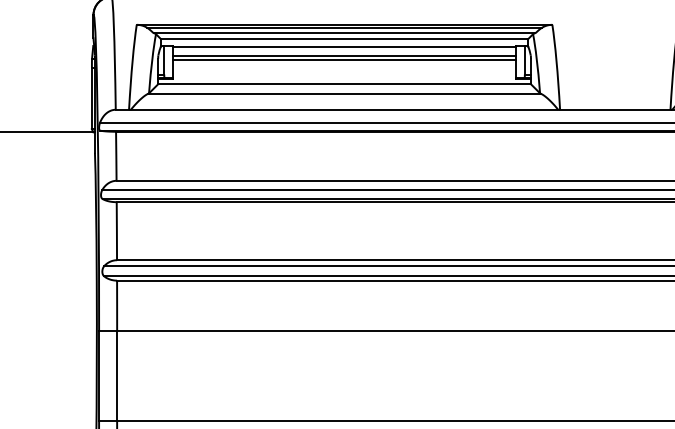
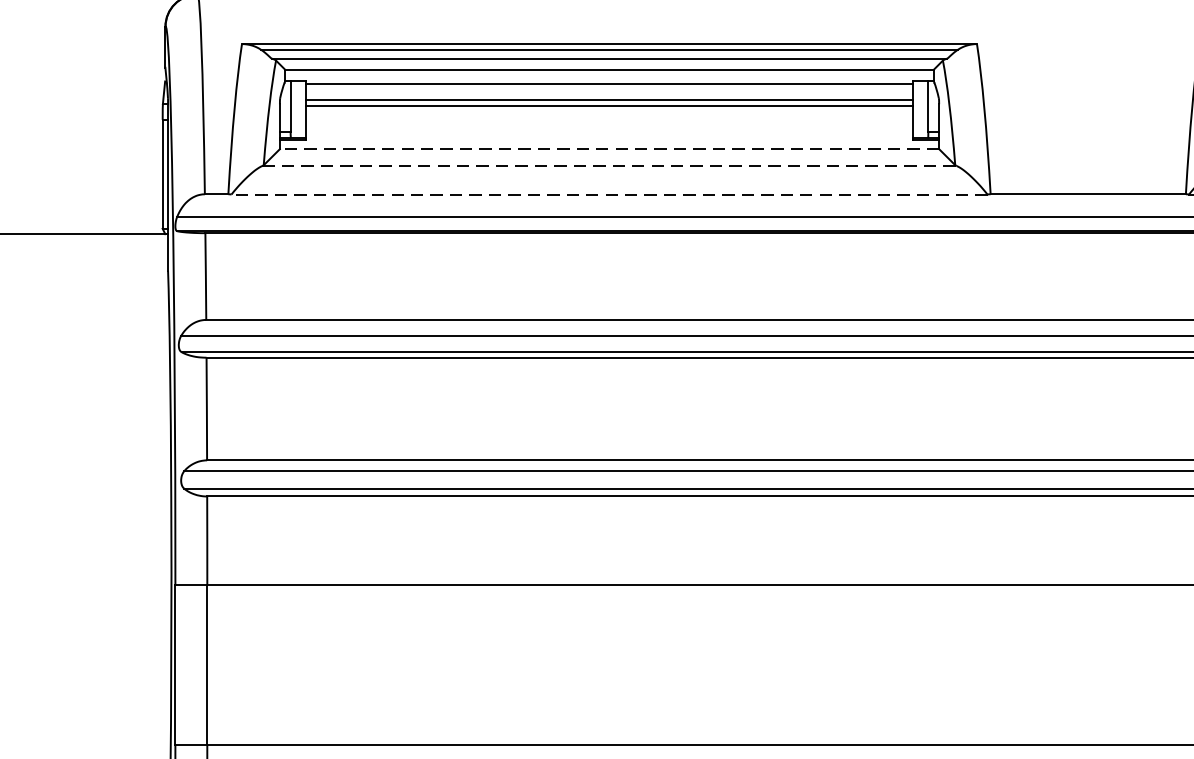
line: (344, 84) -> (609, 149), solid -> dashed
line: (345, 93) -> (611, 165), solid -> dashed
line: (344, 109) -> (609, 193), solid -> dashed

